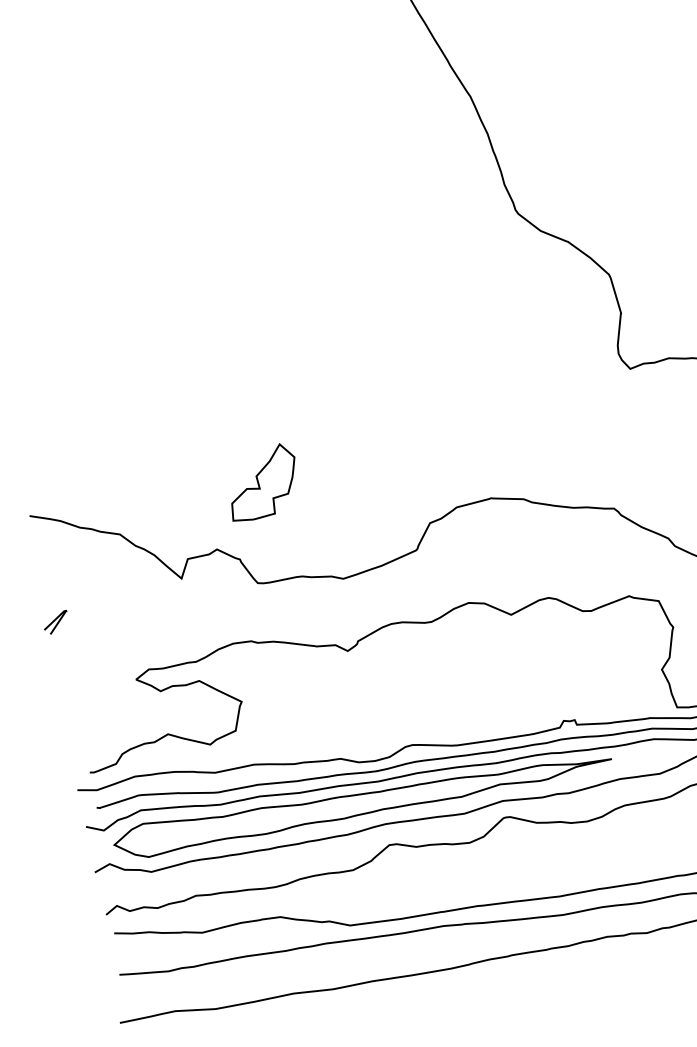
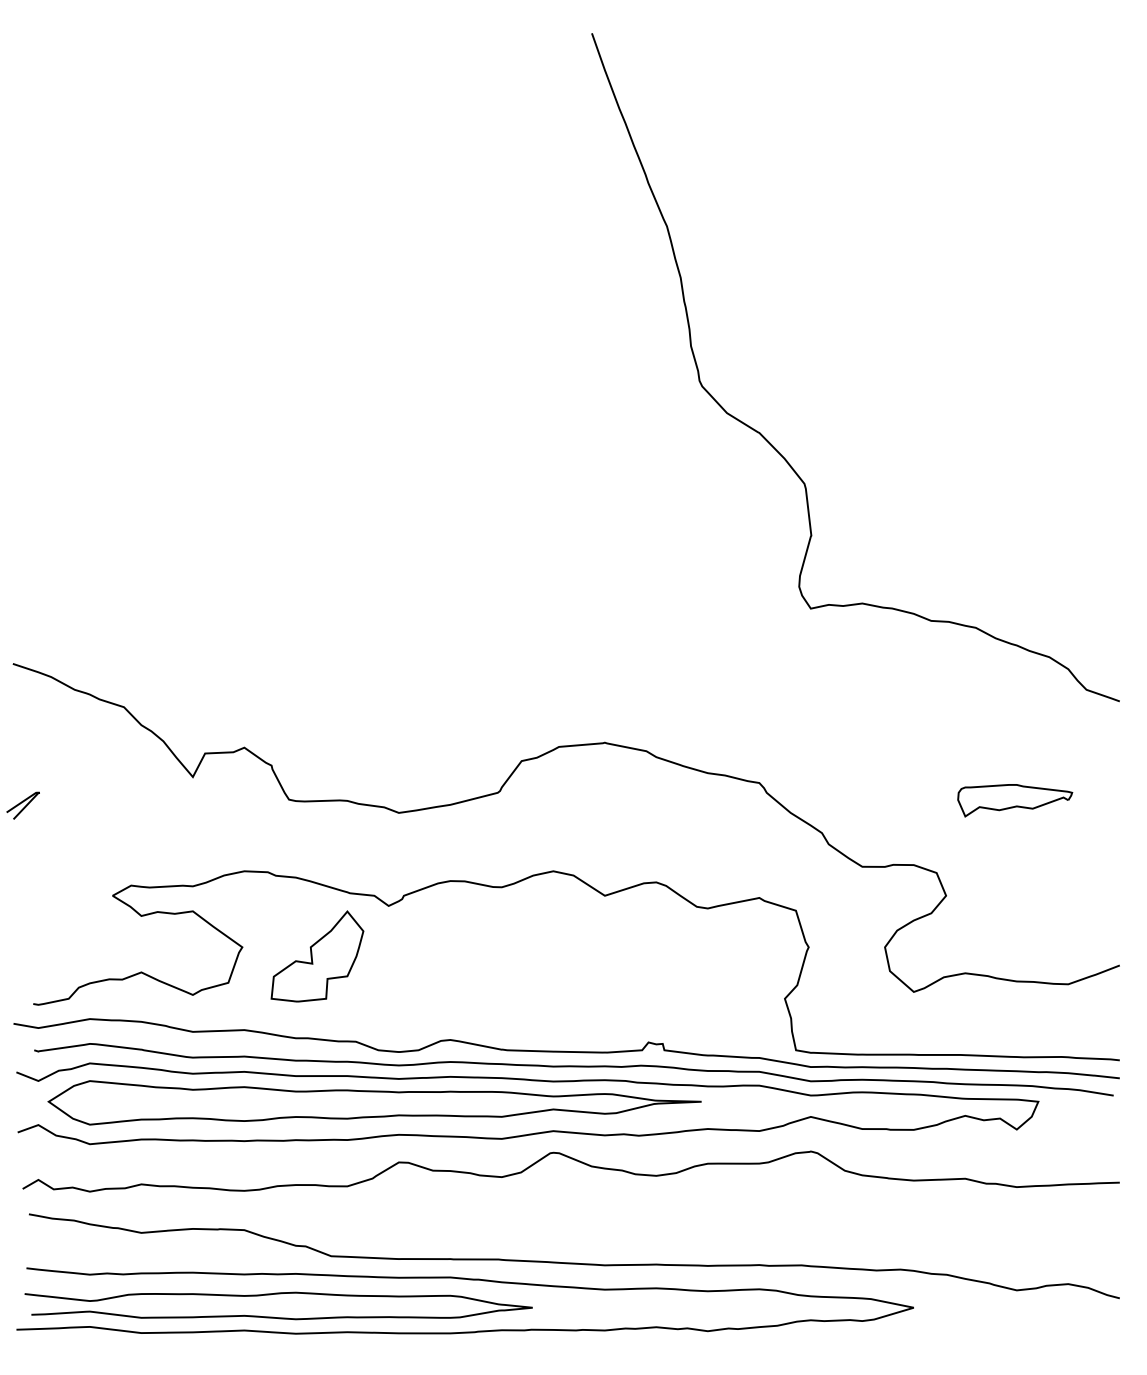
part: (262, 482) -> (317, 956), moved
curve: (314, 961) -> (278, 1294), added

